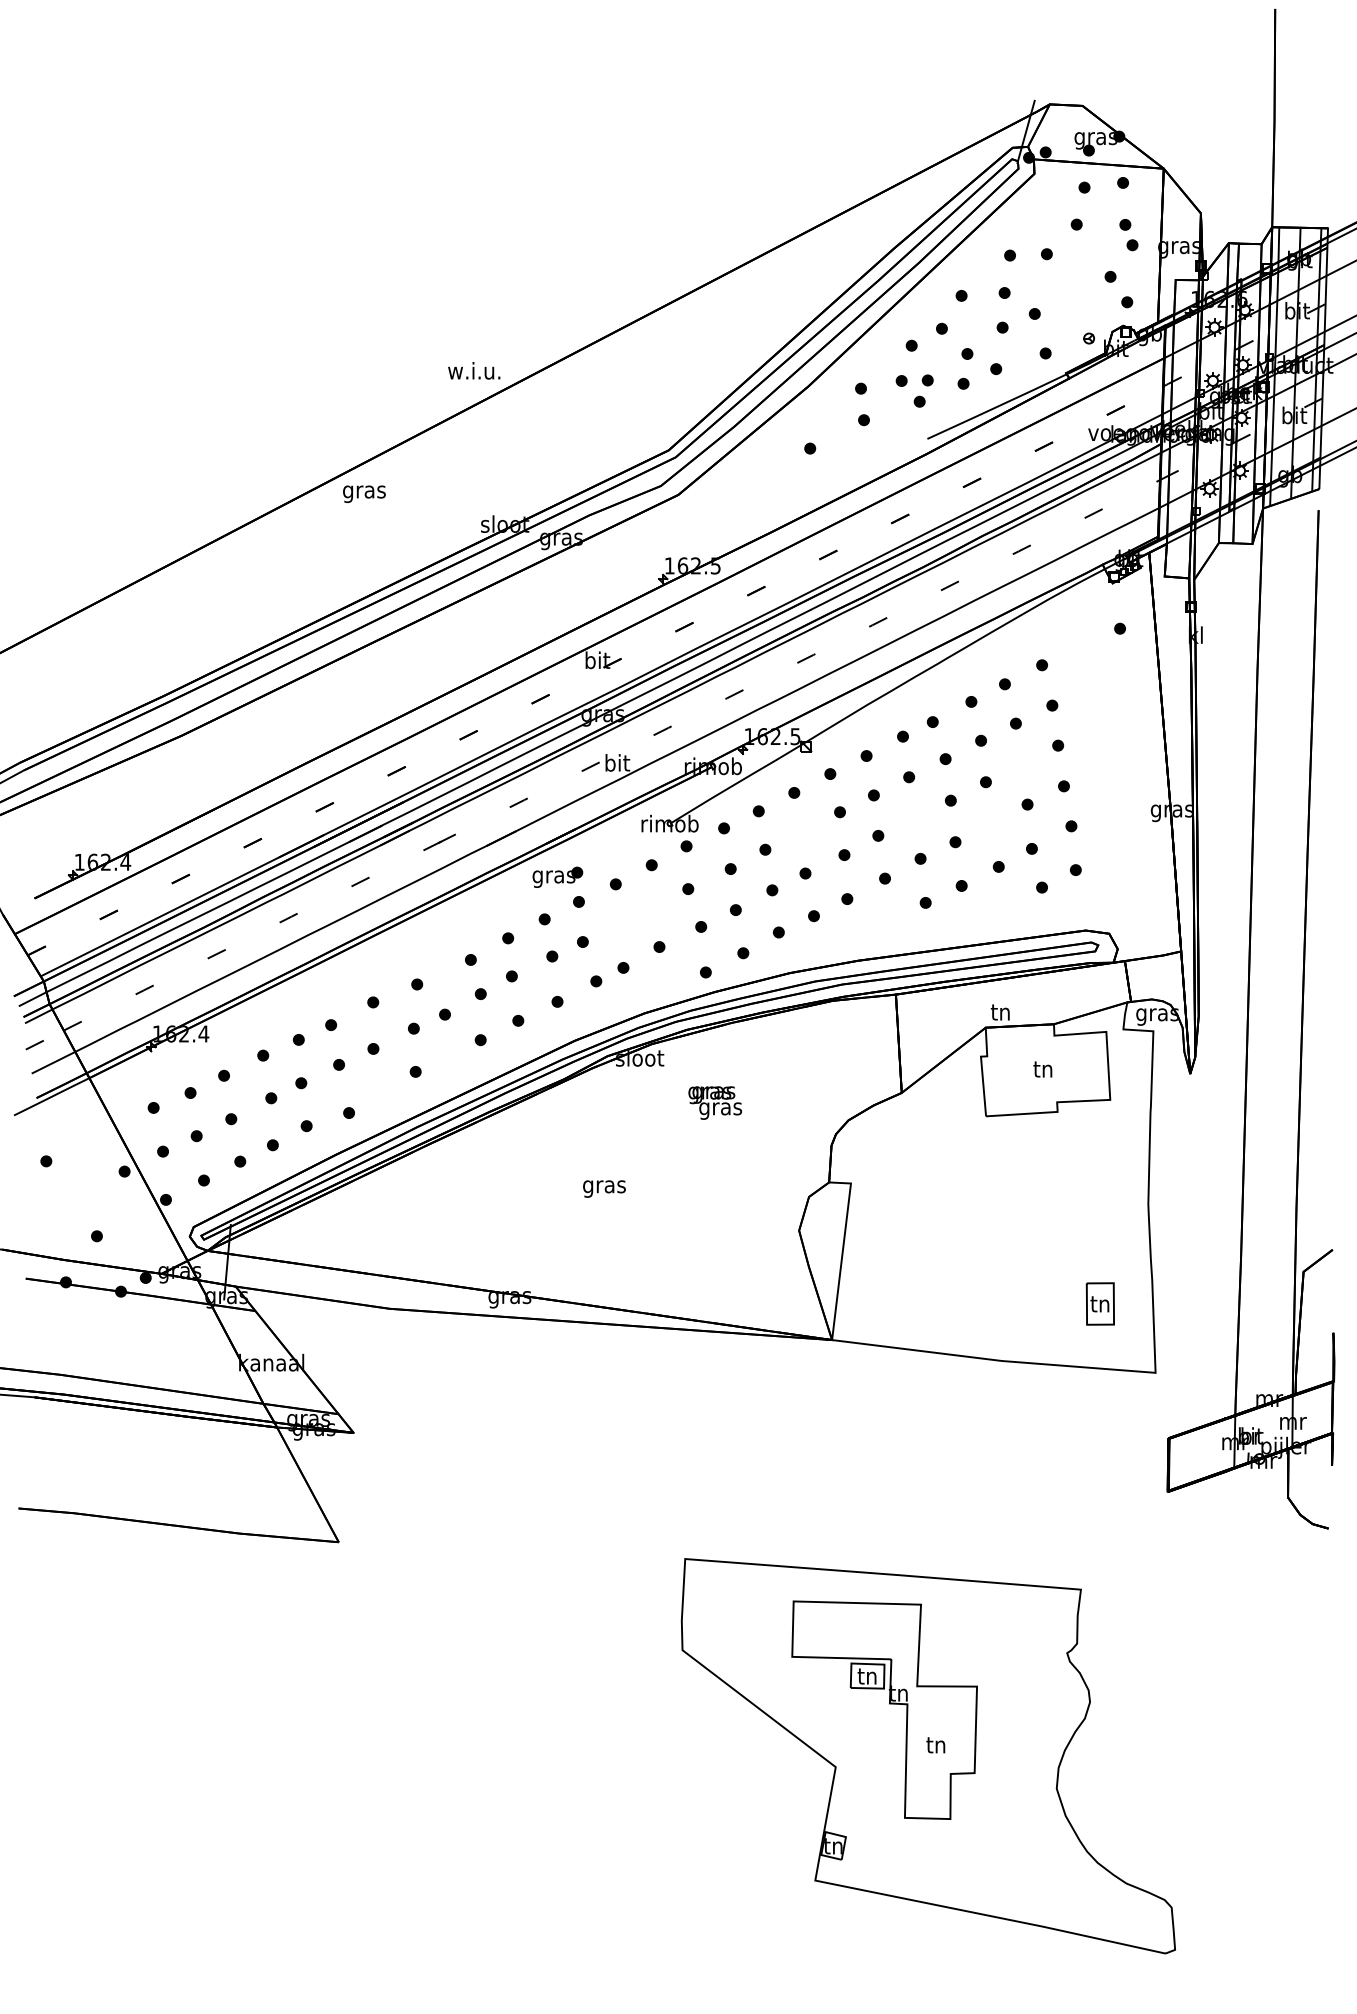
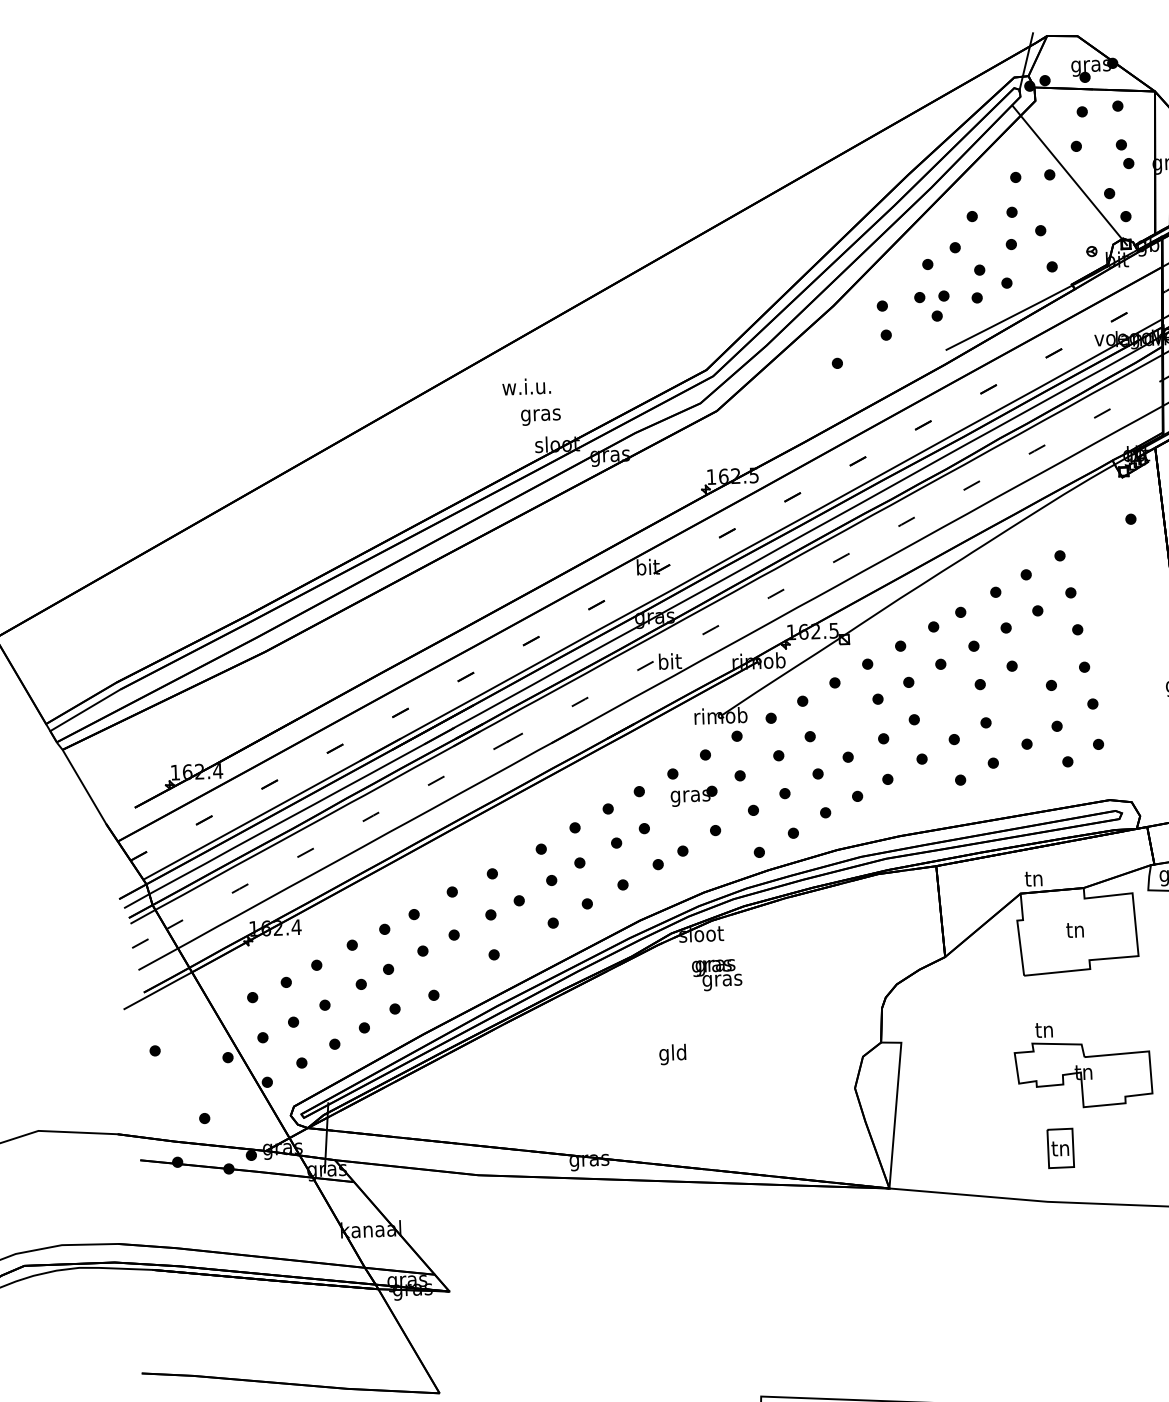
line: (1068, 255) -> (1069, 175), added
text: (474, 370) -> (526, 386), moved
text: (364, 494) -> (541, 417), moved
part: (557, 876) -> (693, 795), moved
text: (715, 1102) -> (717, 974), moved
text: (604, 1186) -> (673, 1054), gras -> gld
part: (1045, 1214) -> (1082, 1064), added
part: (1099, 1303) -> (1059, 1148), moved

